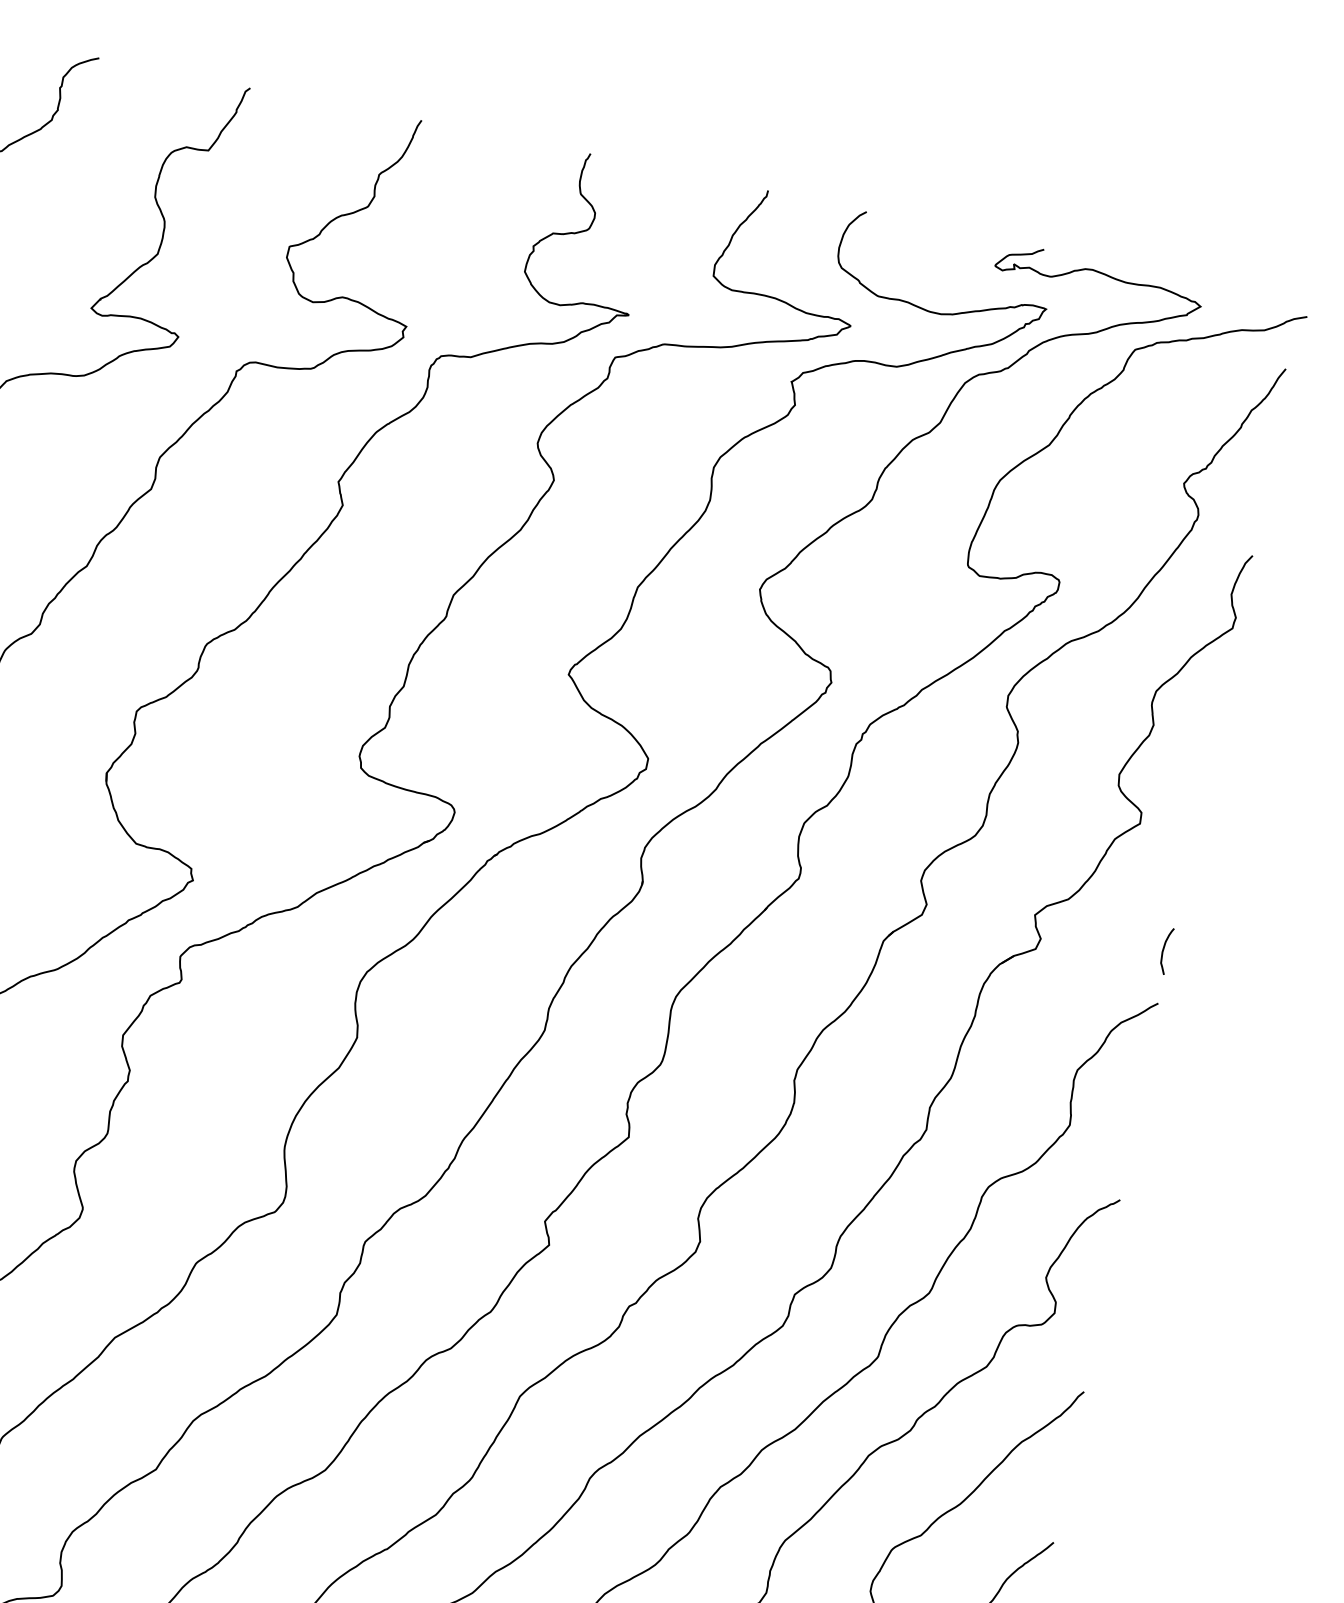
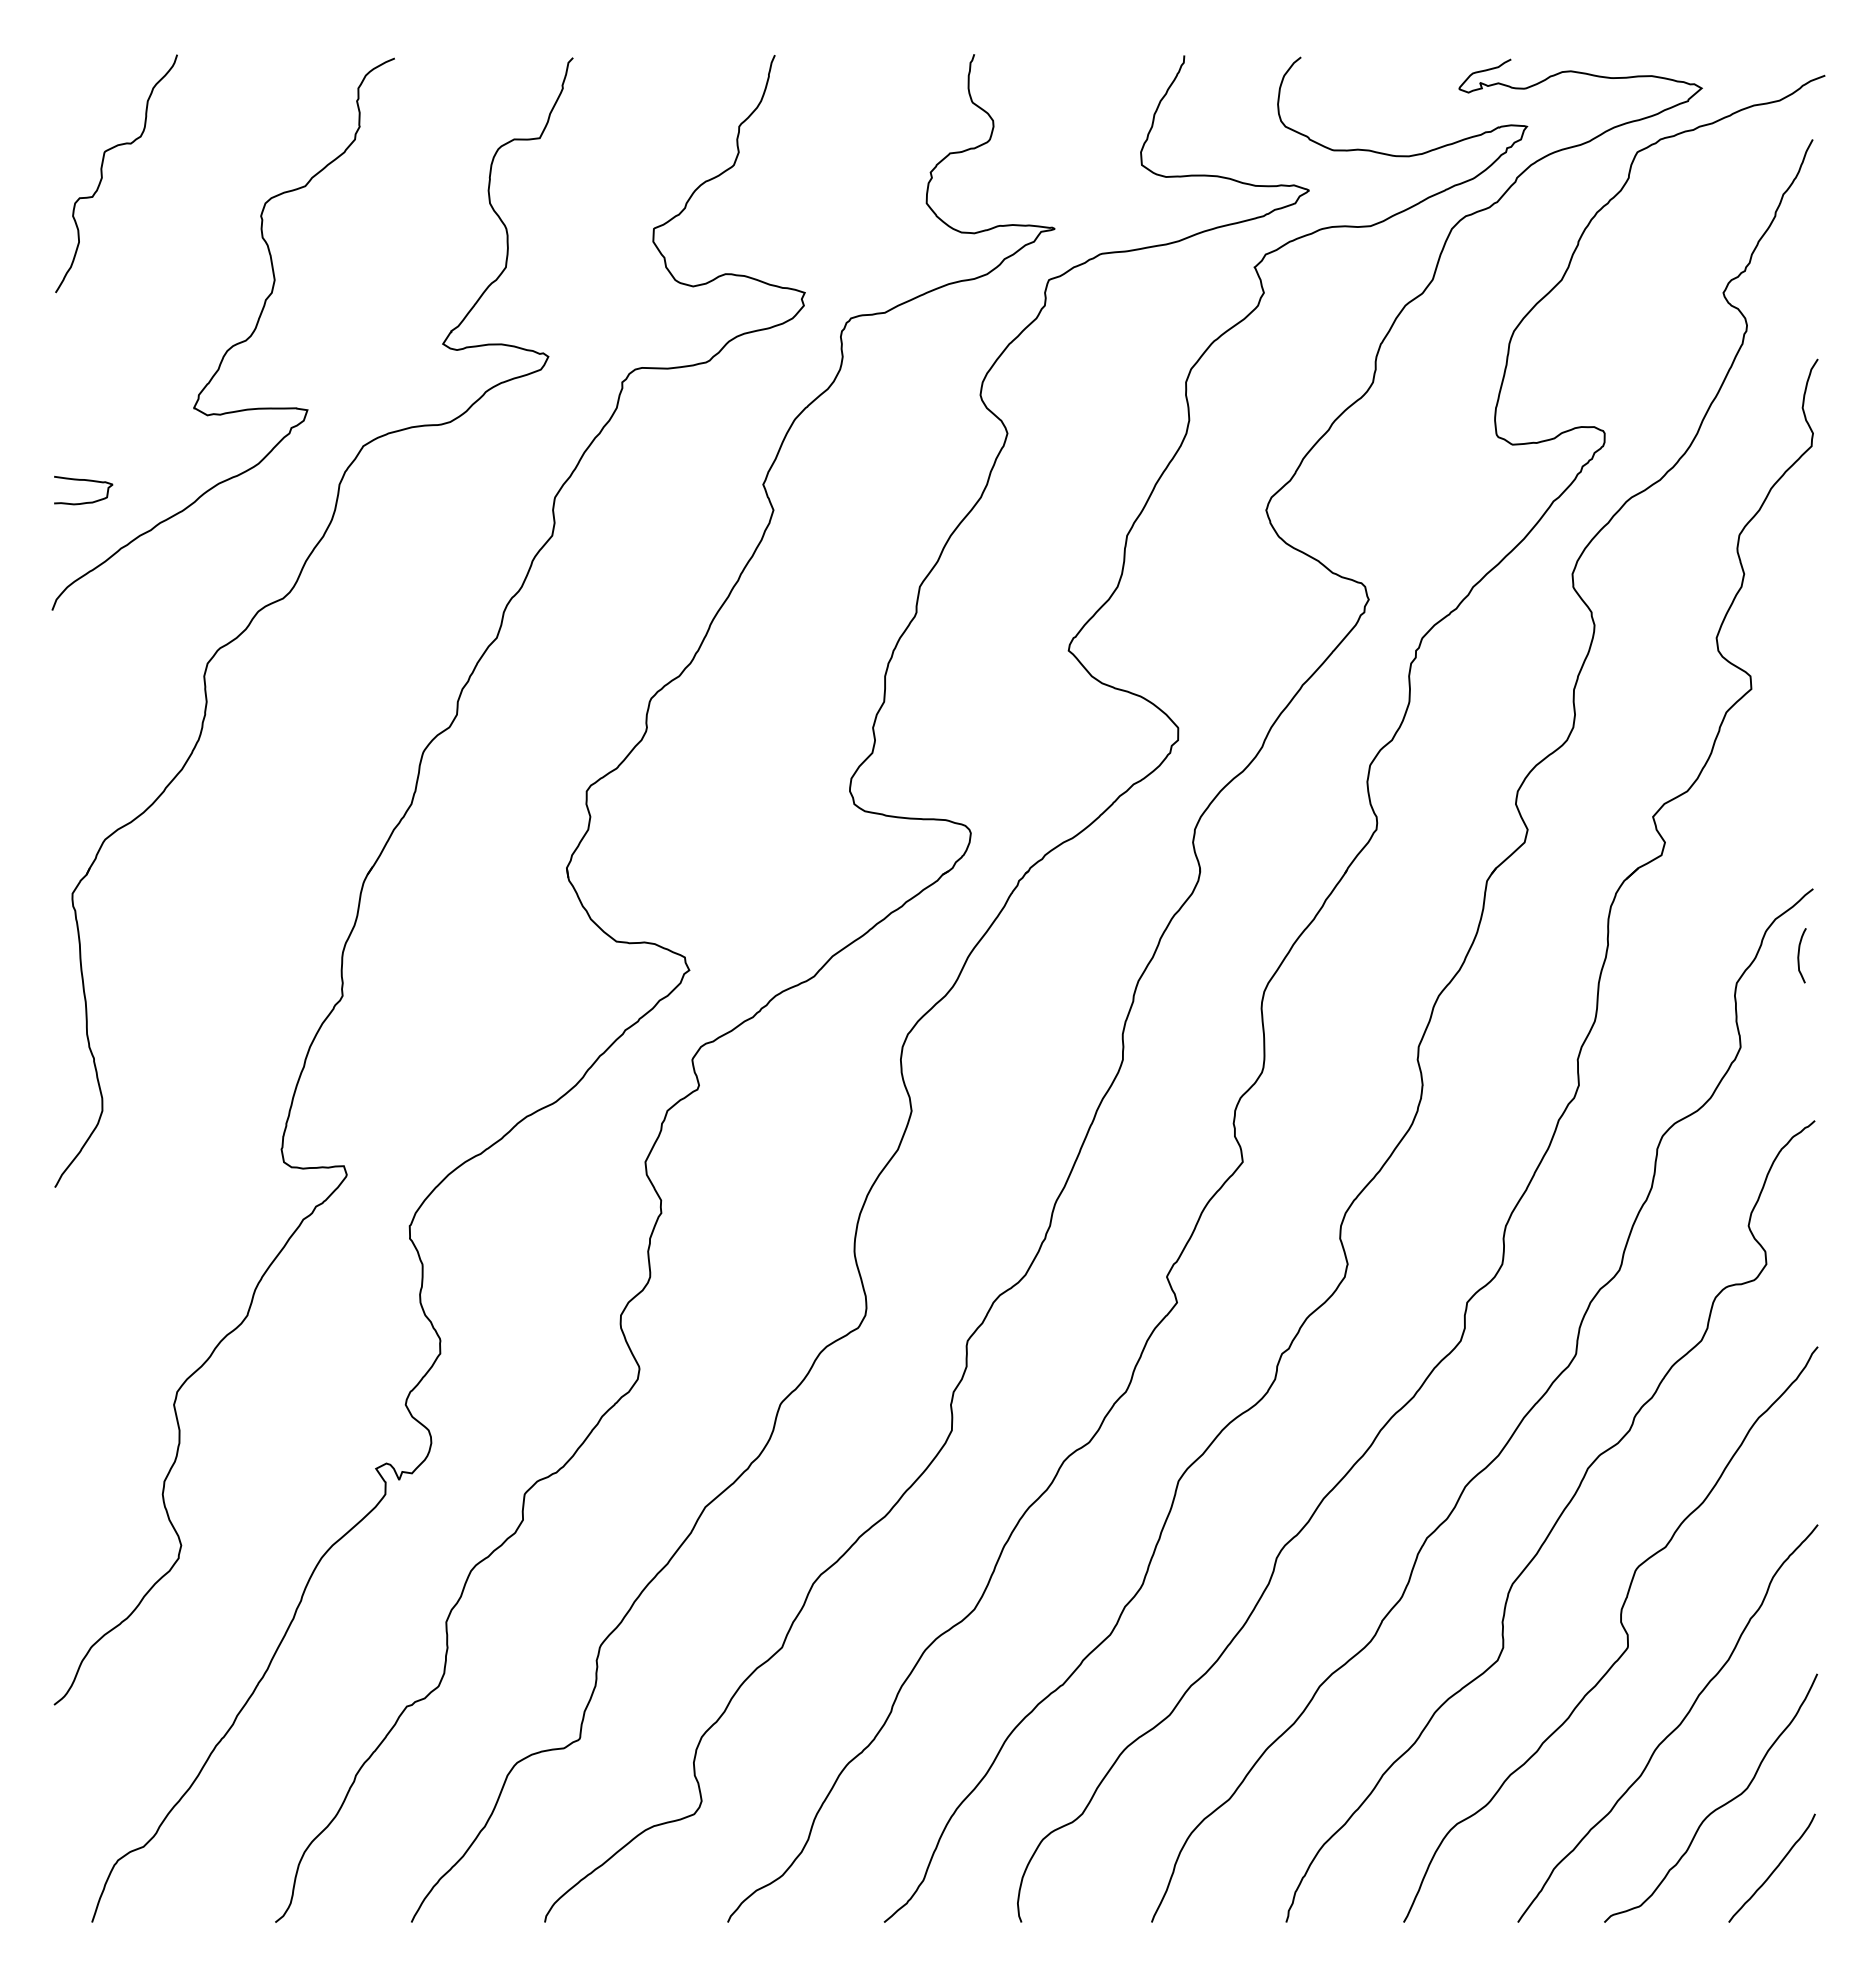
curve: (1163, 950) -> (1799, 955), moved

